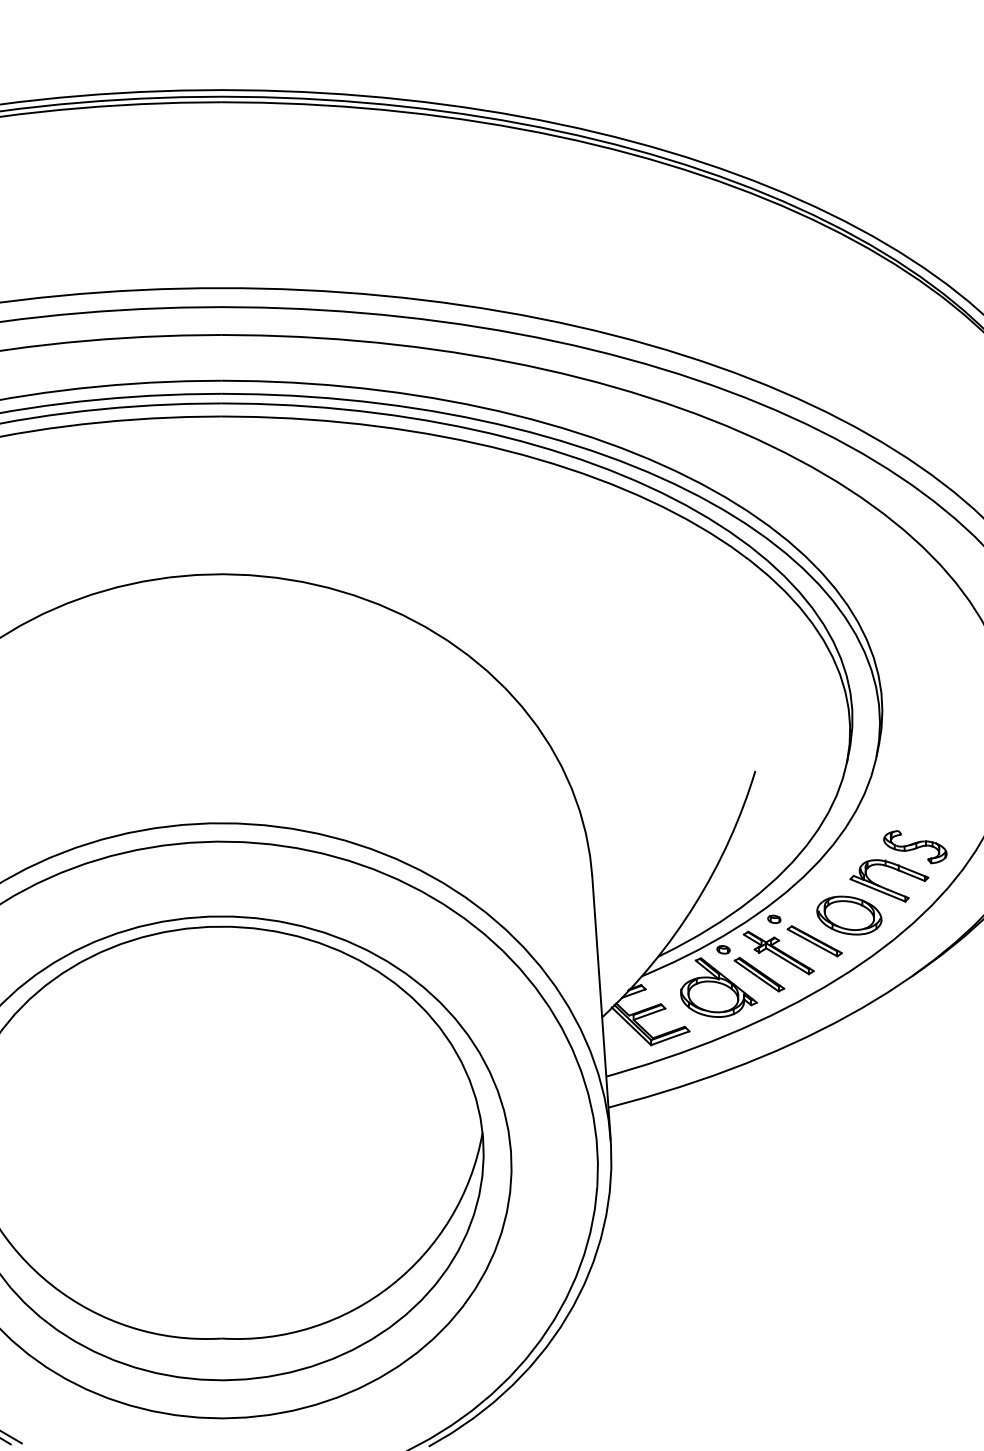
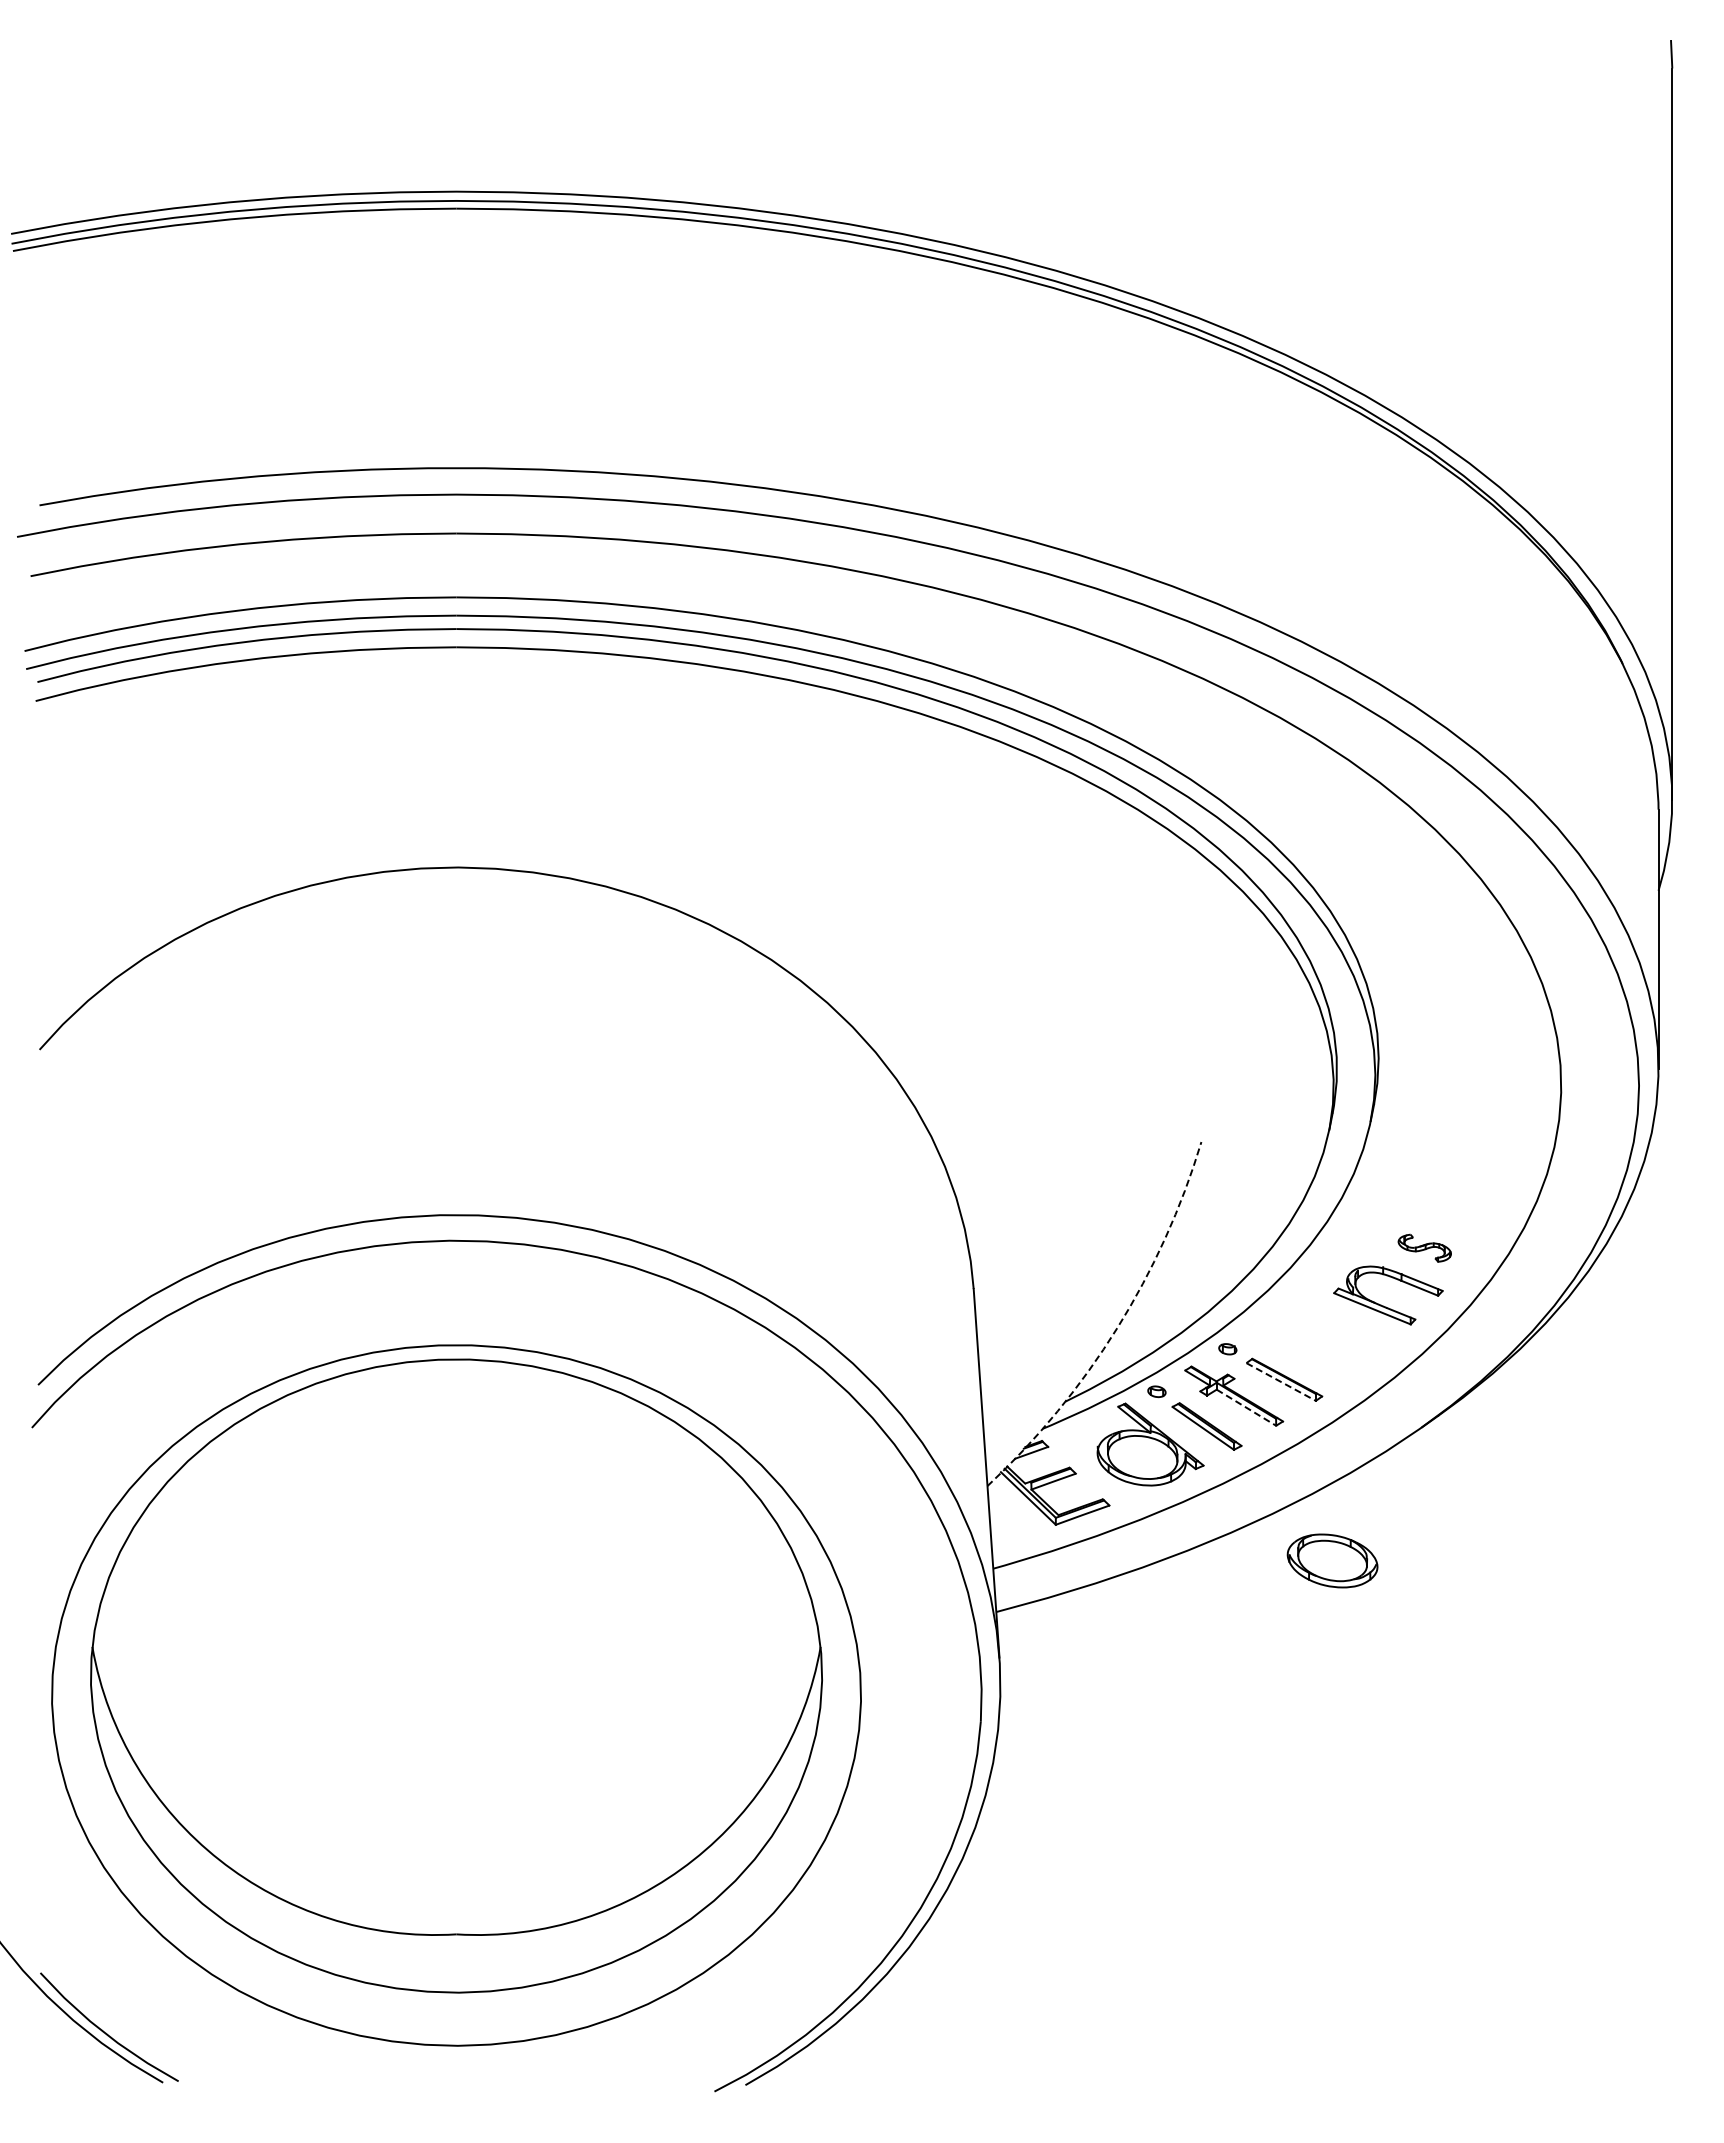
part: (915, 846) -> (1424, 1247), size x0.6
arc: (695, 904) -> (1117, 1328), solid -> dashed
part: (849, 915) -> (1332, 1560), moved
line: (812, 943) -> (1281, 1382), solid -> dashed
line: (787, 961) -> (1246, 1407), solid -> dashed

